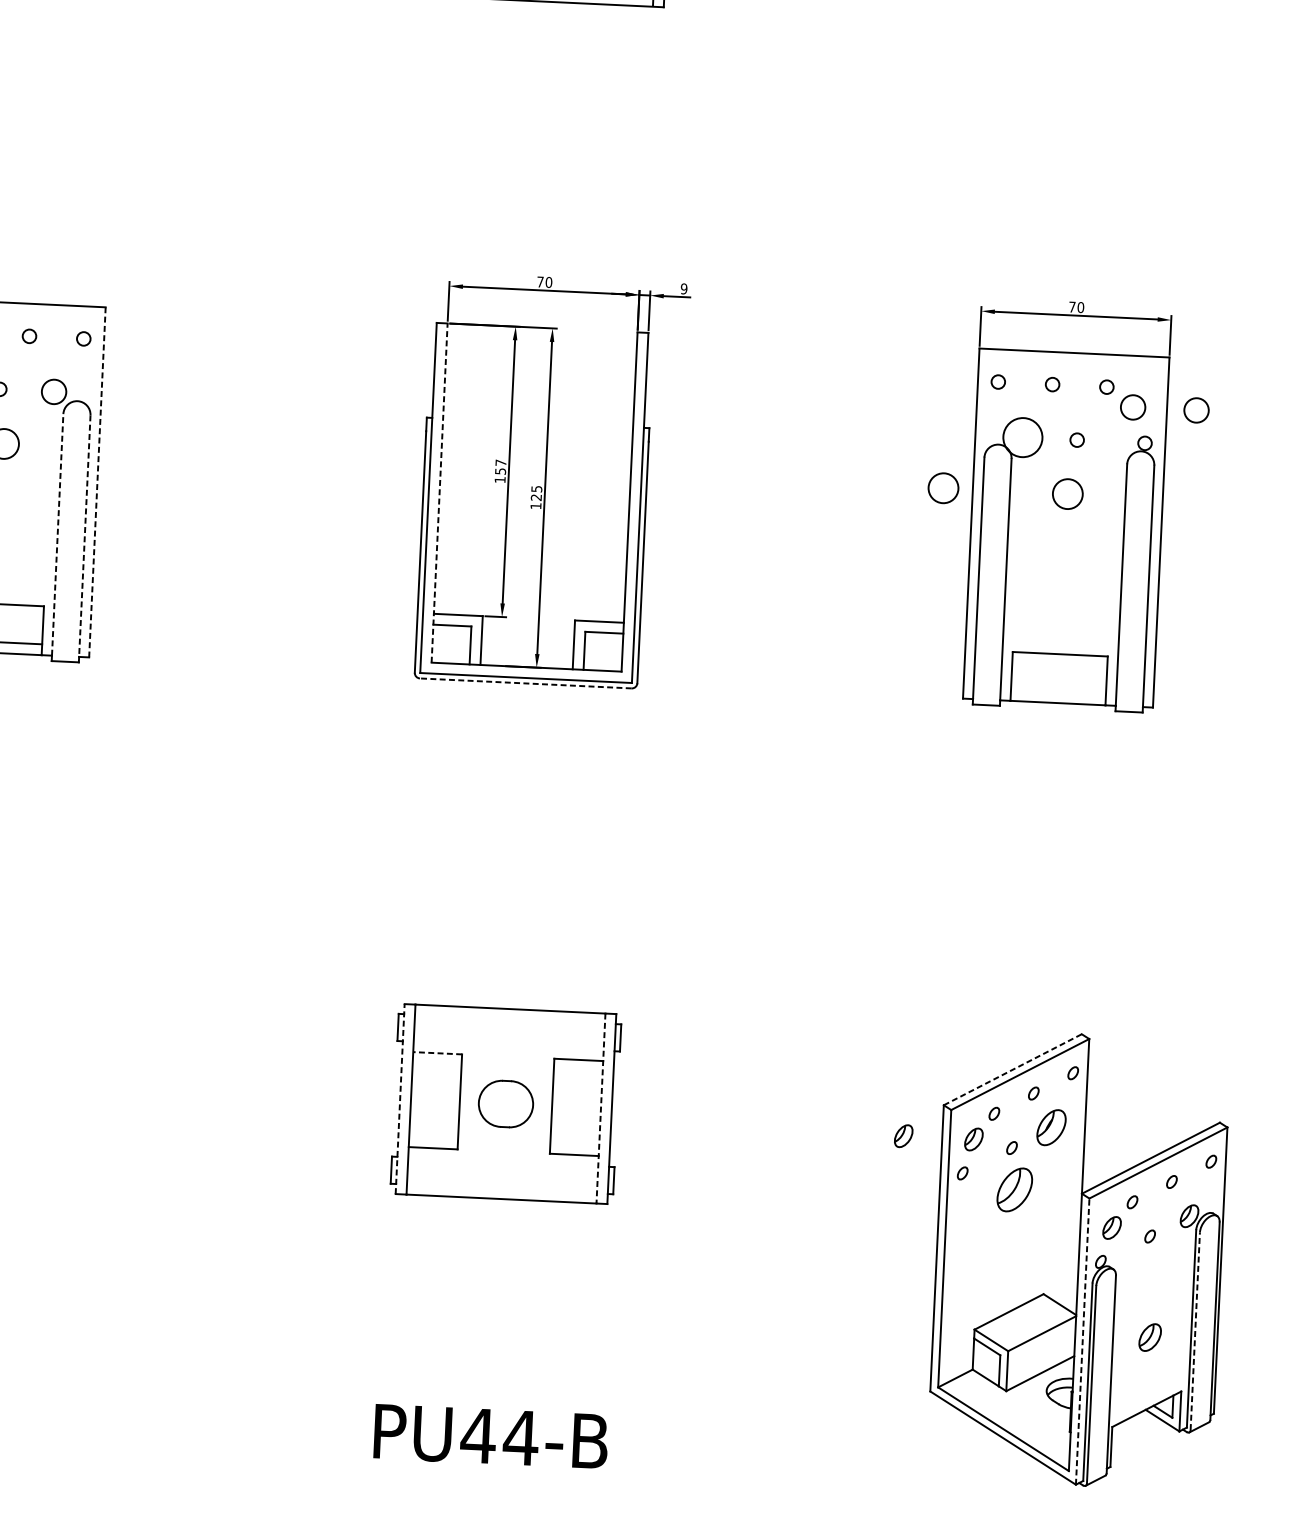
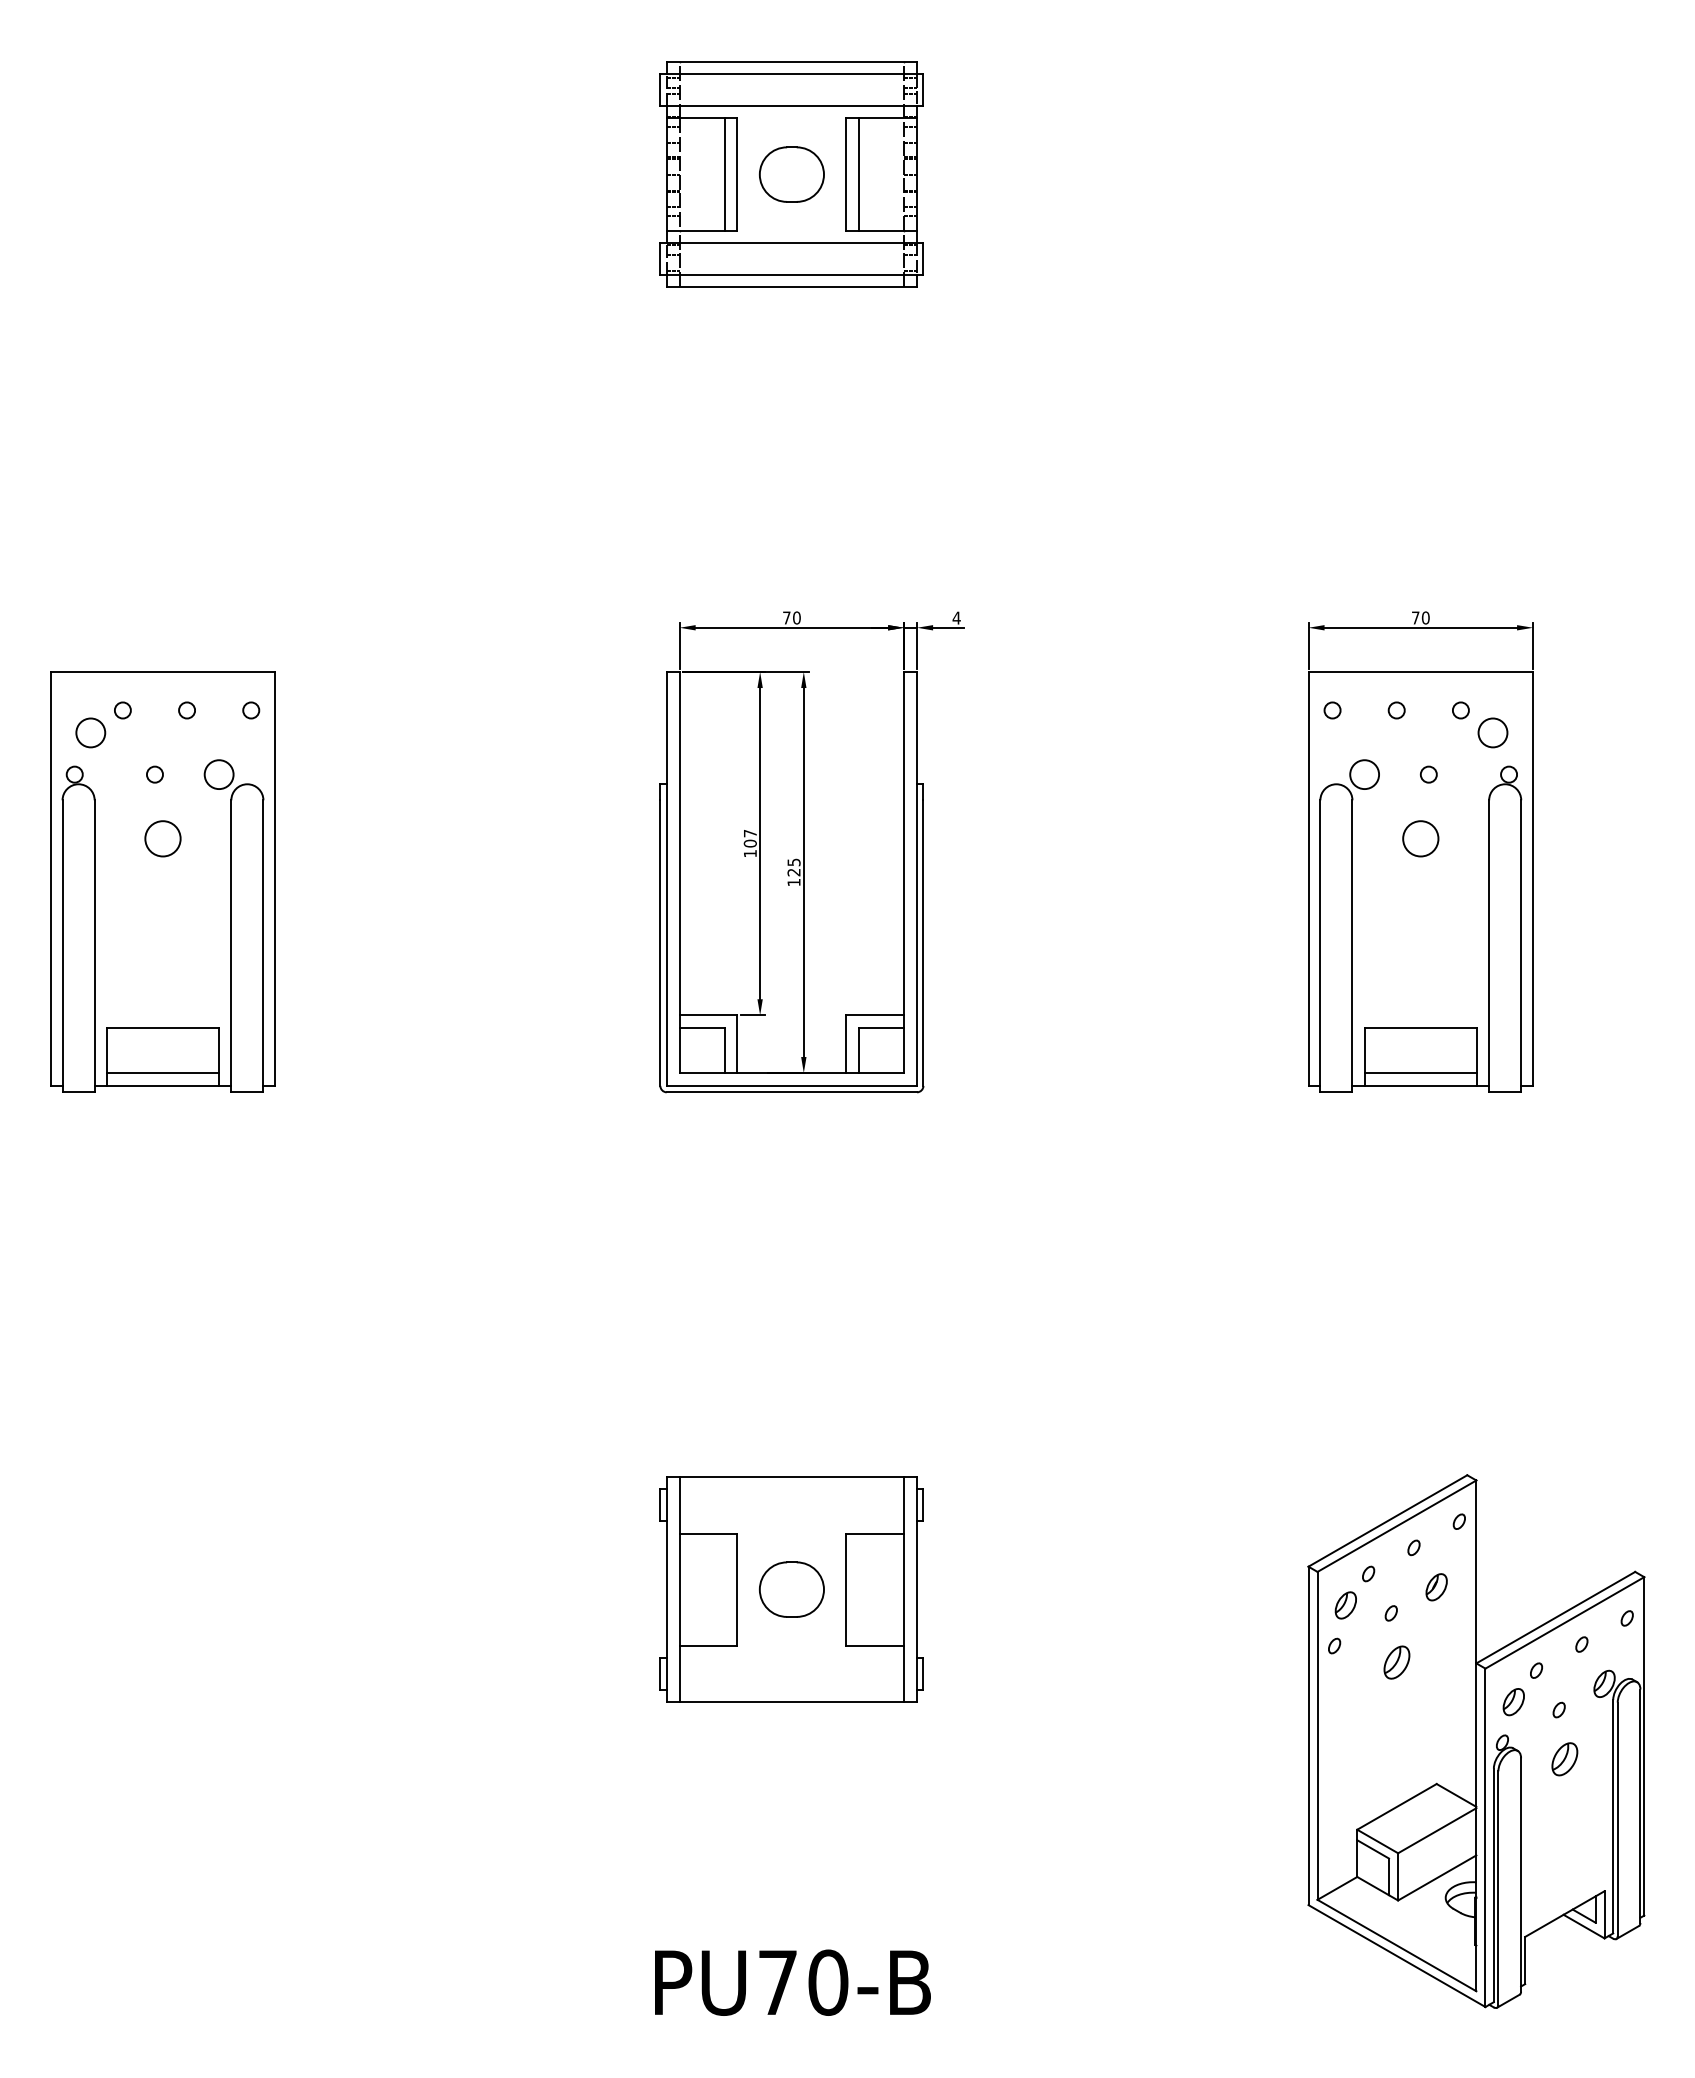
text: (683, 288) -> (956, 617), 9 -> 4
circle: (1196, 410) -> (1567, 732), removed
circle: (1022, 437) -> (1364, 774), size x0.62
text: (499, 471) -> (749, 843), 157 -> 107
line: (97, 482) -> (275, 878), dashed -> solid
circle: (943, 487) -> (1273, 838), removed
line: (439, 493) -> (679, 872), dashed -> solid
line: (57, 535) -> (231, 943), dashed -> solid
line: (84, 536) -> (263, 943), dashed -> solid
line: (525, 683) -> (791, 1092), dashed -> solid
line: (1058, 692) -> (1420, 1073), added
line: (437, 1053) -> (708, 1533), dashed -> solid
line: (1012, 1069) -> (1387, 1520), dashed -> solid
line: (399, 1098) -> (666, 1589), dashed -> solid
line: (601, 1109) -> (904, 1590), dashed -> solid
part: (1051, 1127) -> (1436, 1587), size x0.62
part: (903, 1136) -> (1262, 1605), removed
part: (1014, 1189) -> (1396, 1662), size x0.62
line: (1195, 1331) -> (1617, 1819), dashed -> solid
part: (1149, 1337) -> (1564, 1759), moved
line: (1082, 1341) -> (1485, 1837), dashed -> solid
text: (499, 1436) -> (802, 1982), PU44-B -> PU70-B

